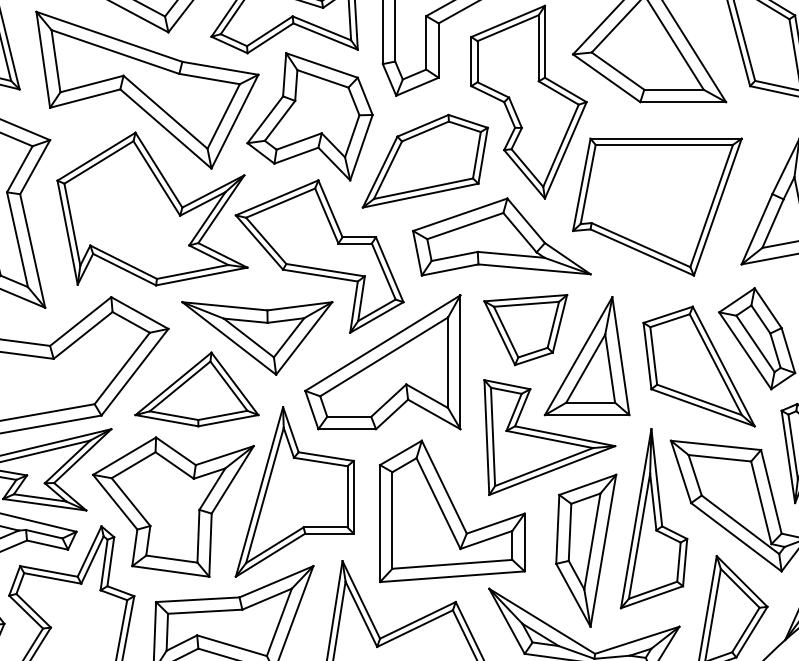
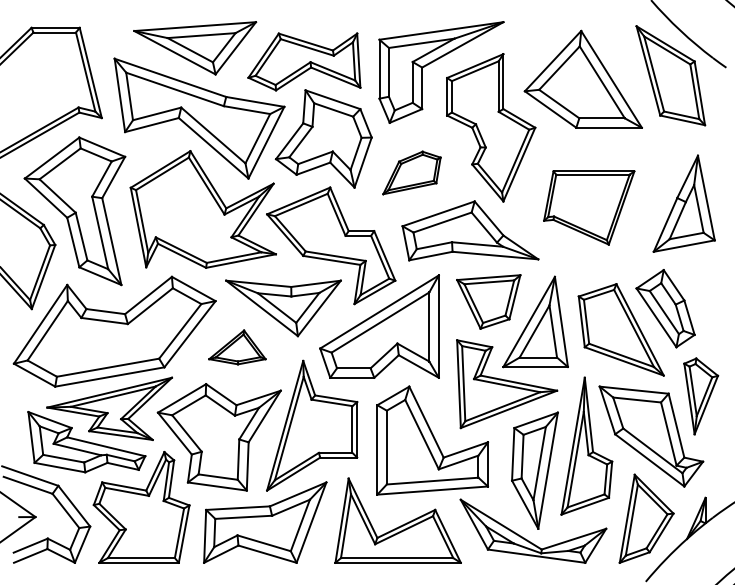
part: (424, 160) -> (411, 172), size x0.6
part: (656, 206) -> (588, 207), size x0.7
part: (197, 389) -> (237, 347), size x0.6

